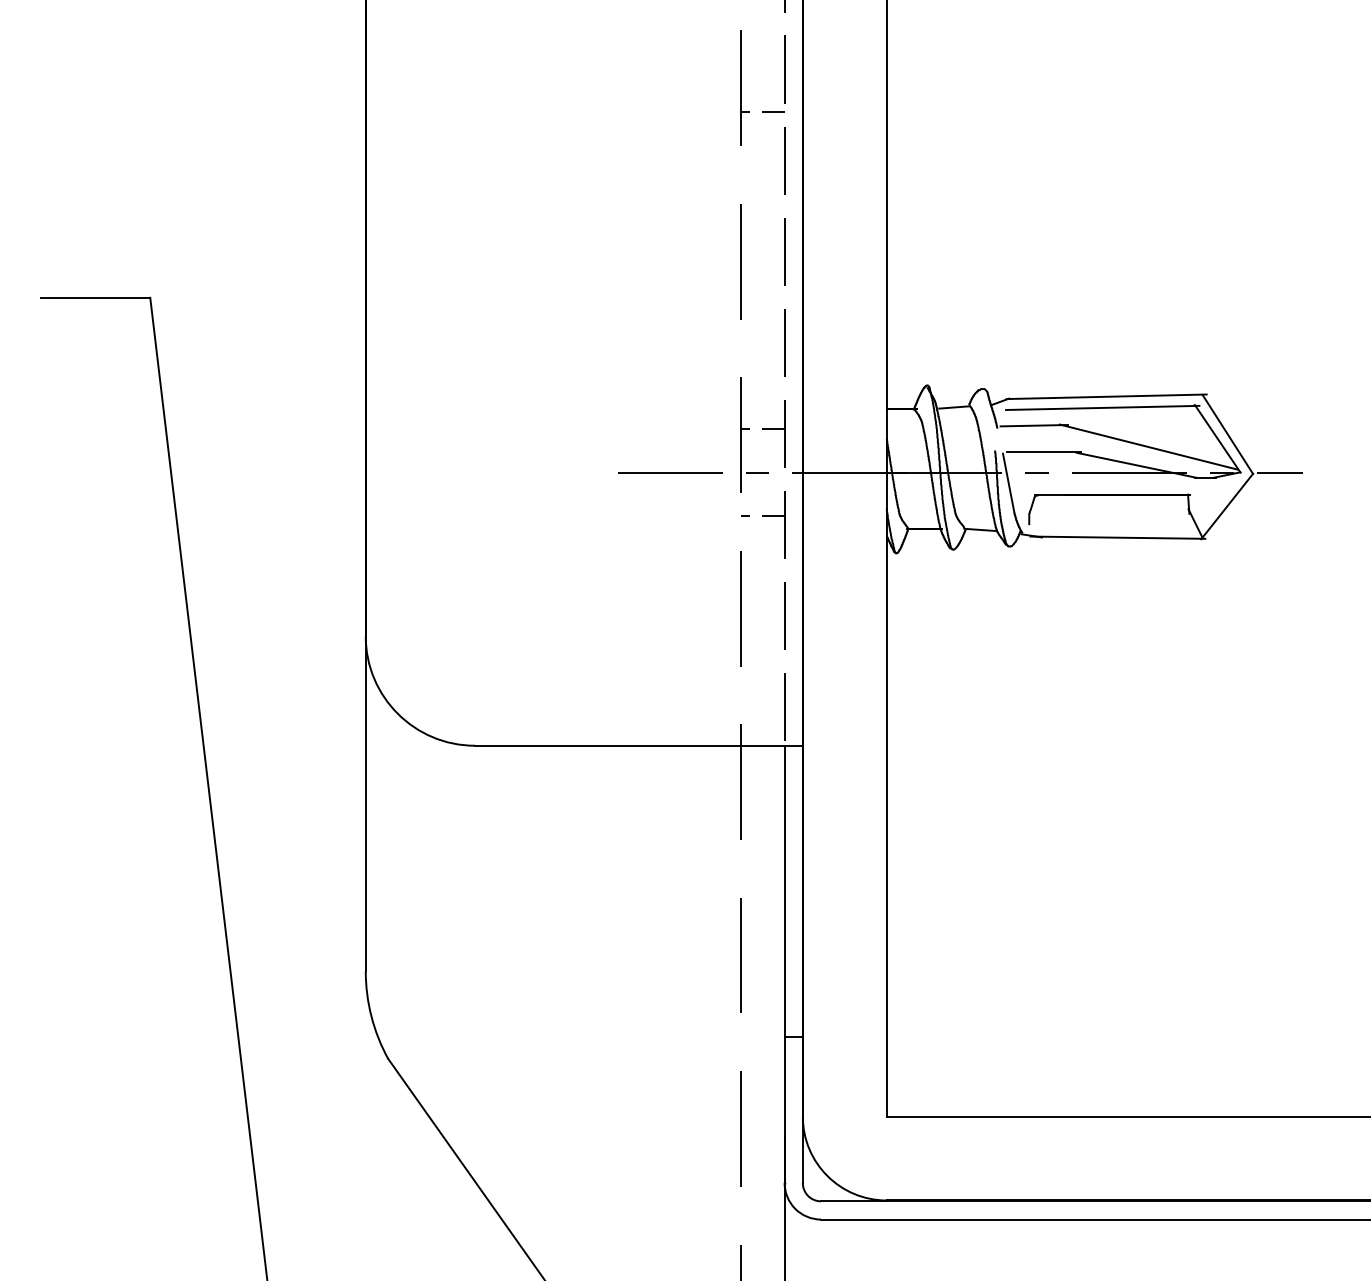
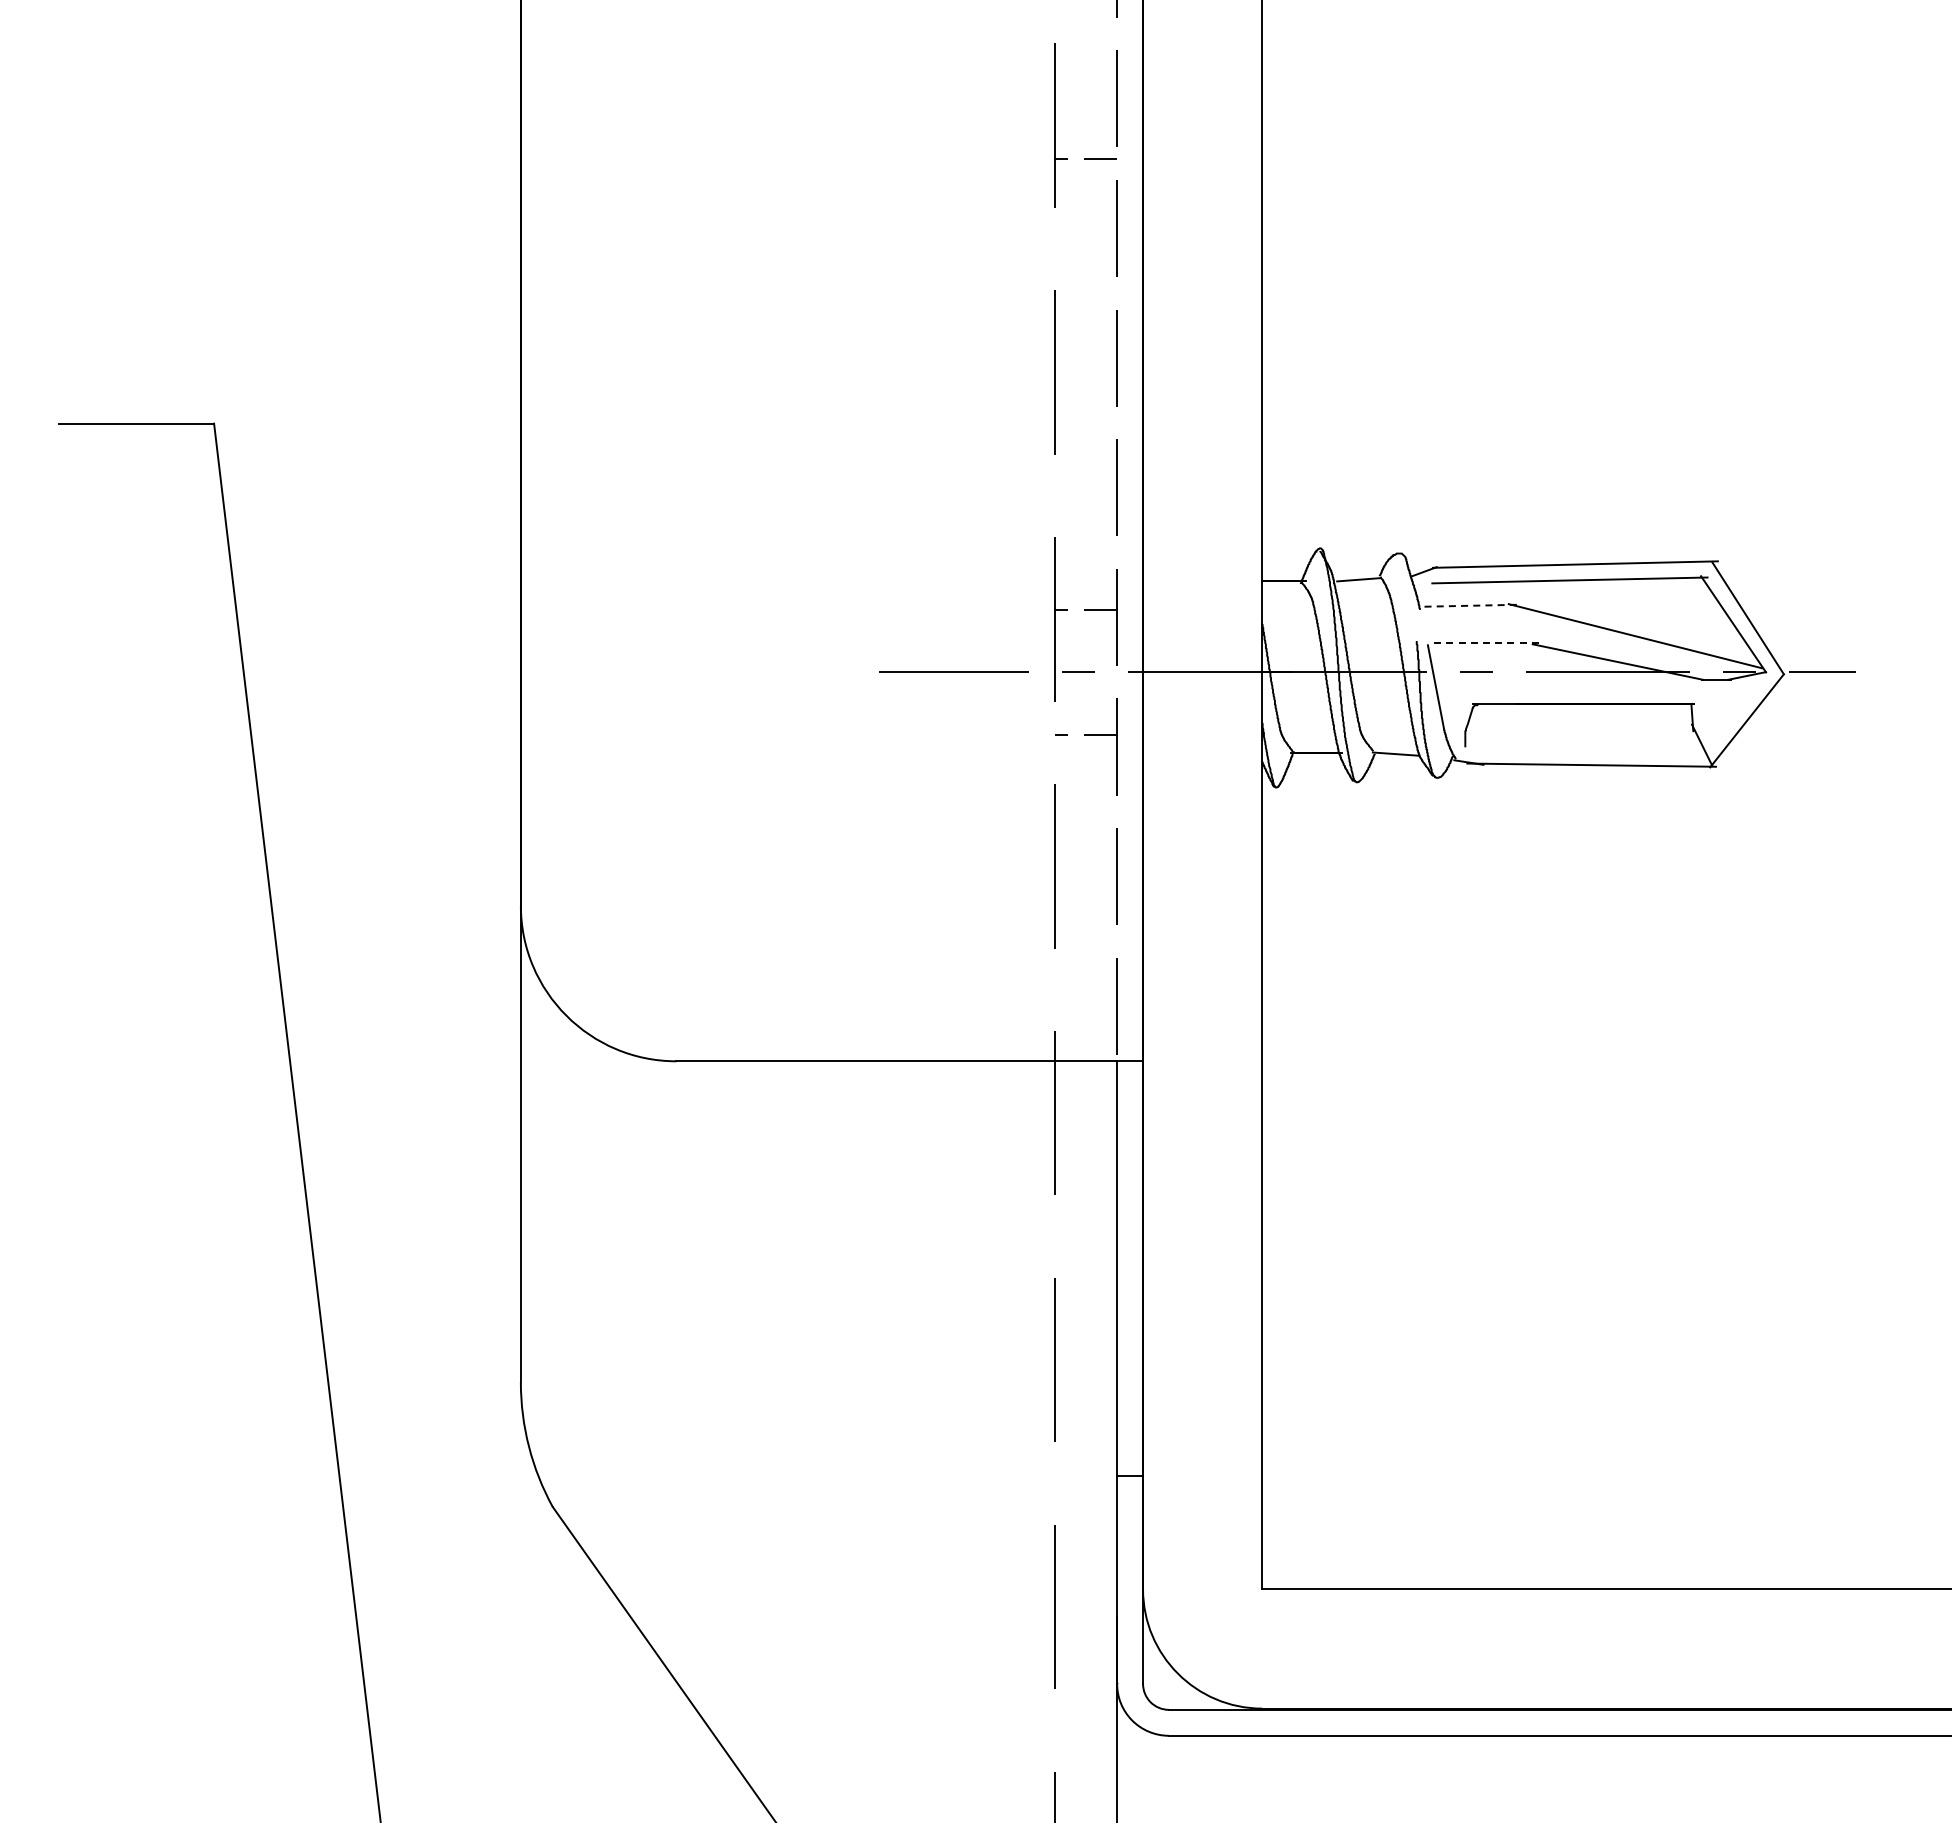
line: (1034, 425) -> (1472, 605), solid -> dashed
line: (1044, 452) -> (1487, 643), solid -> dashed

